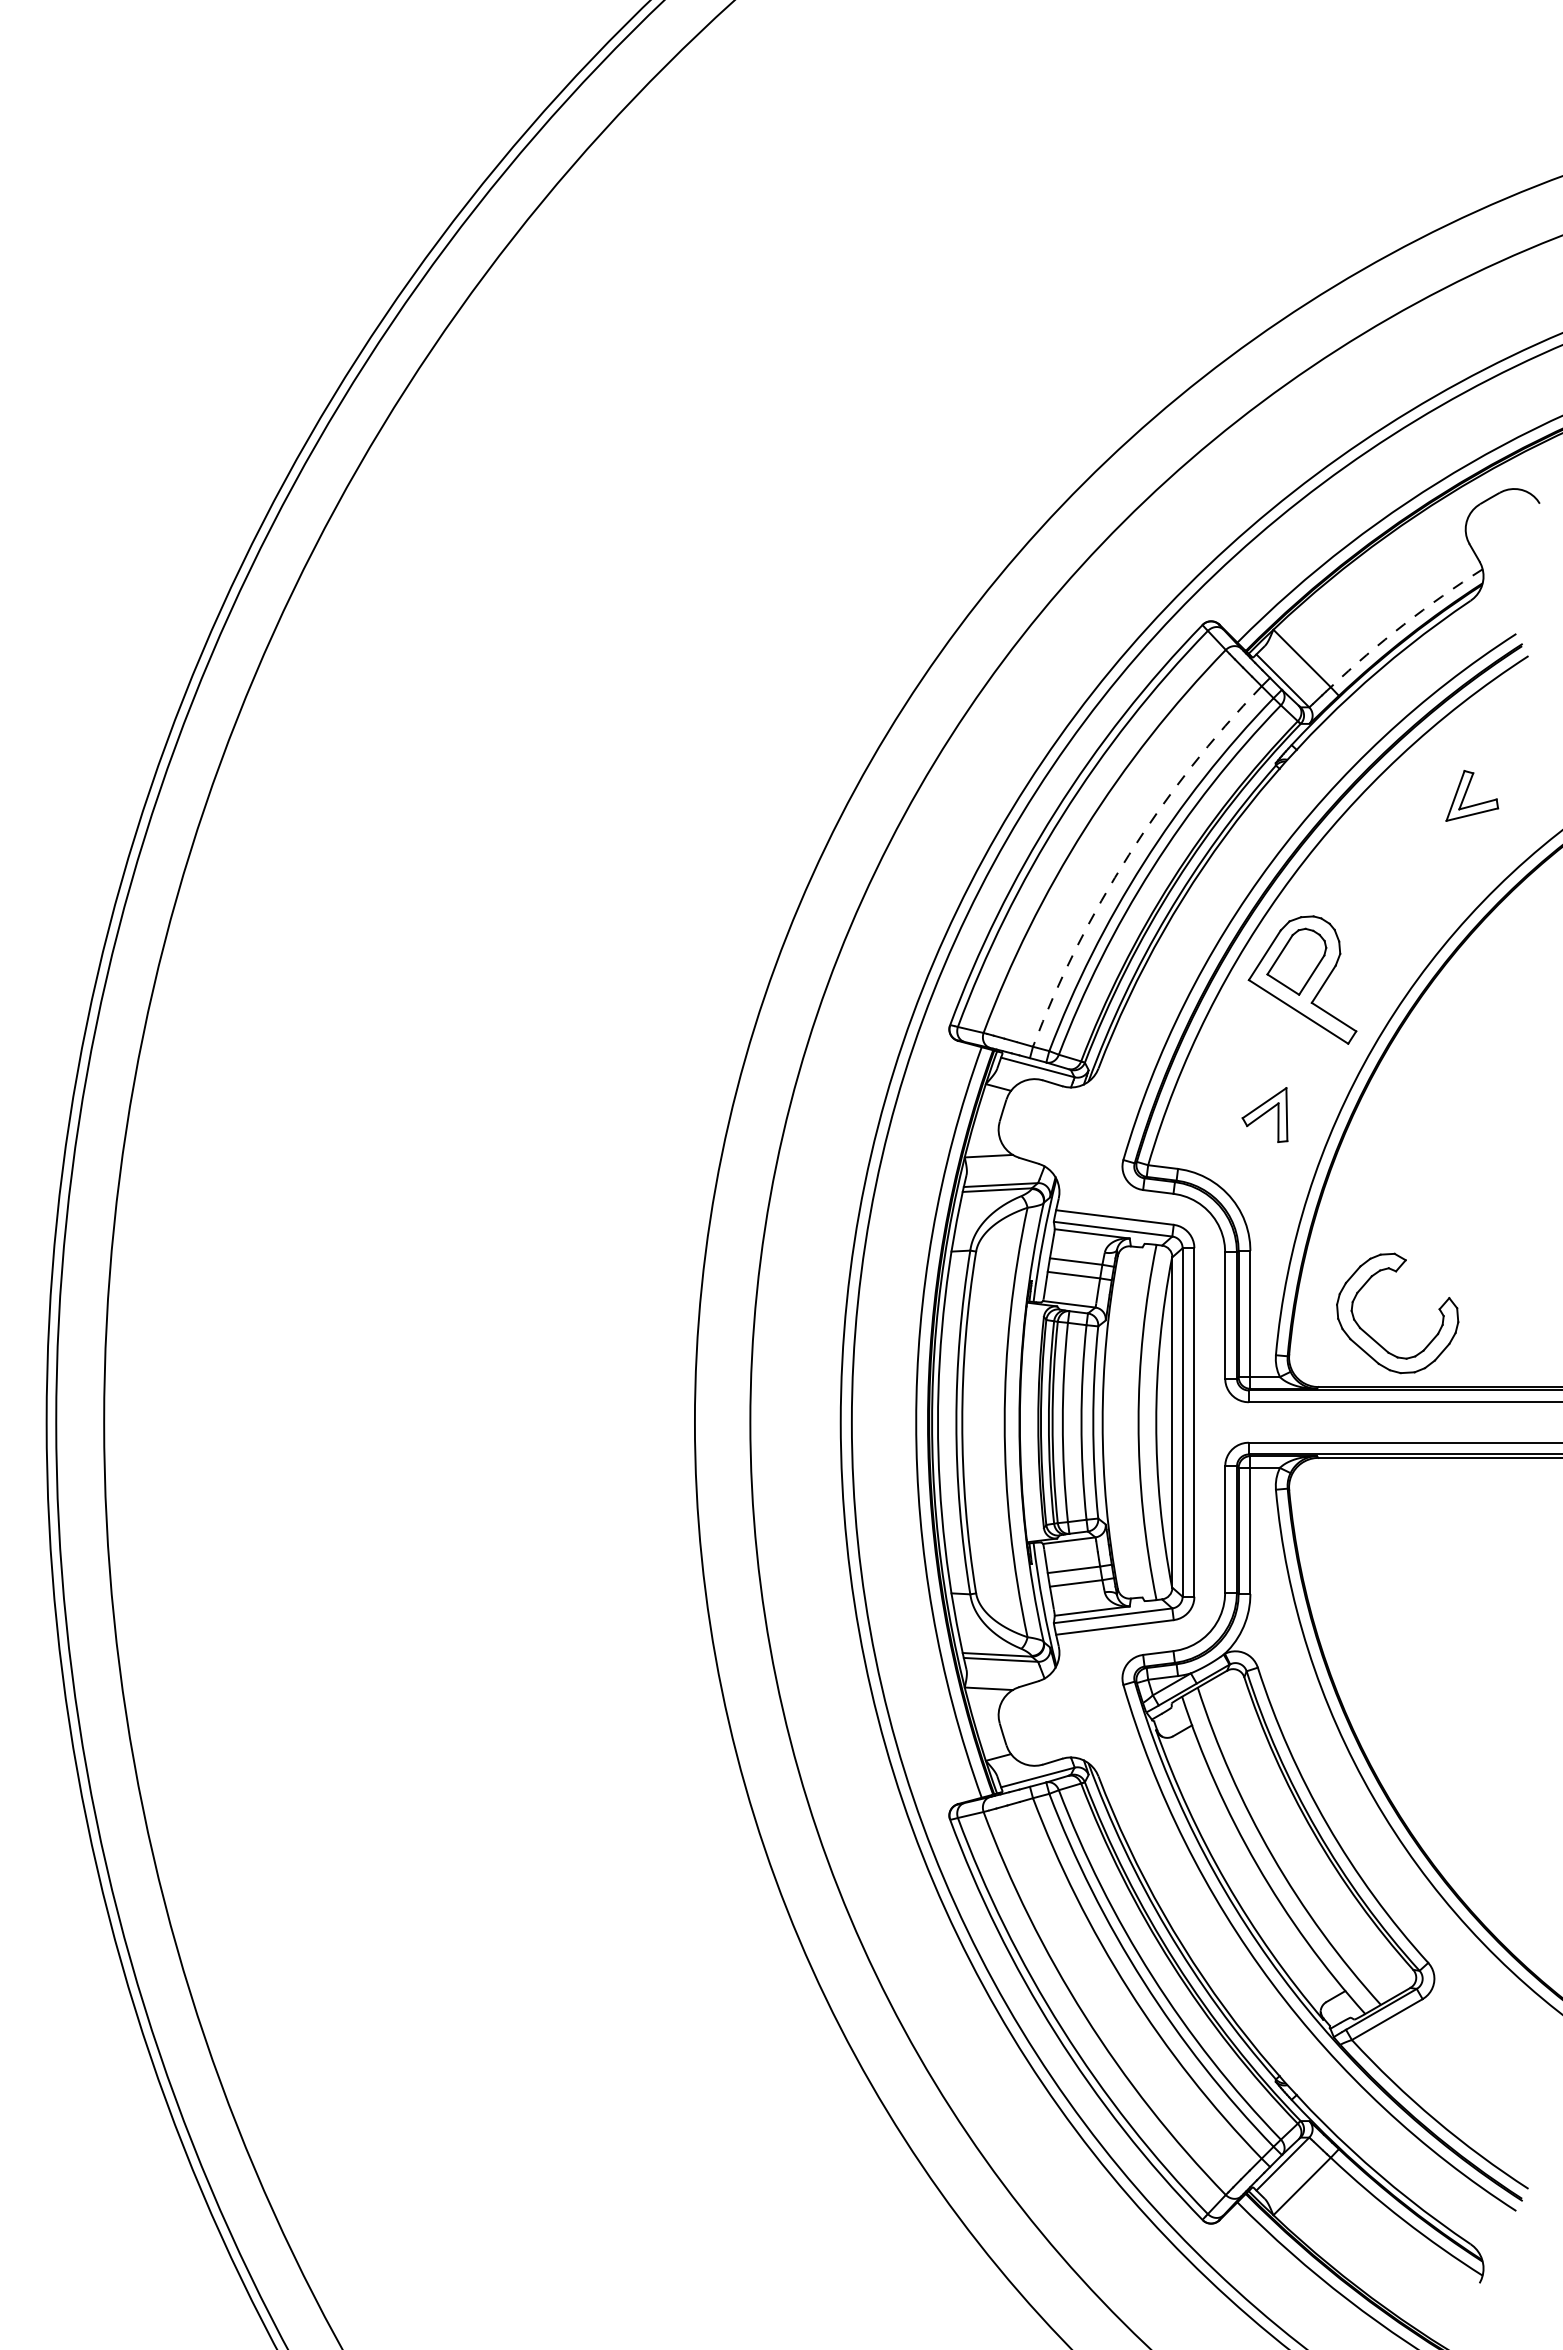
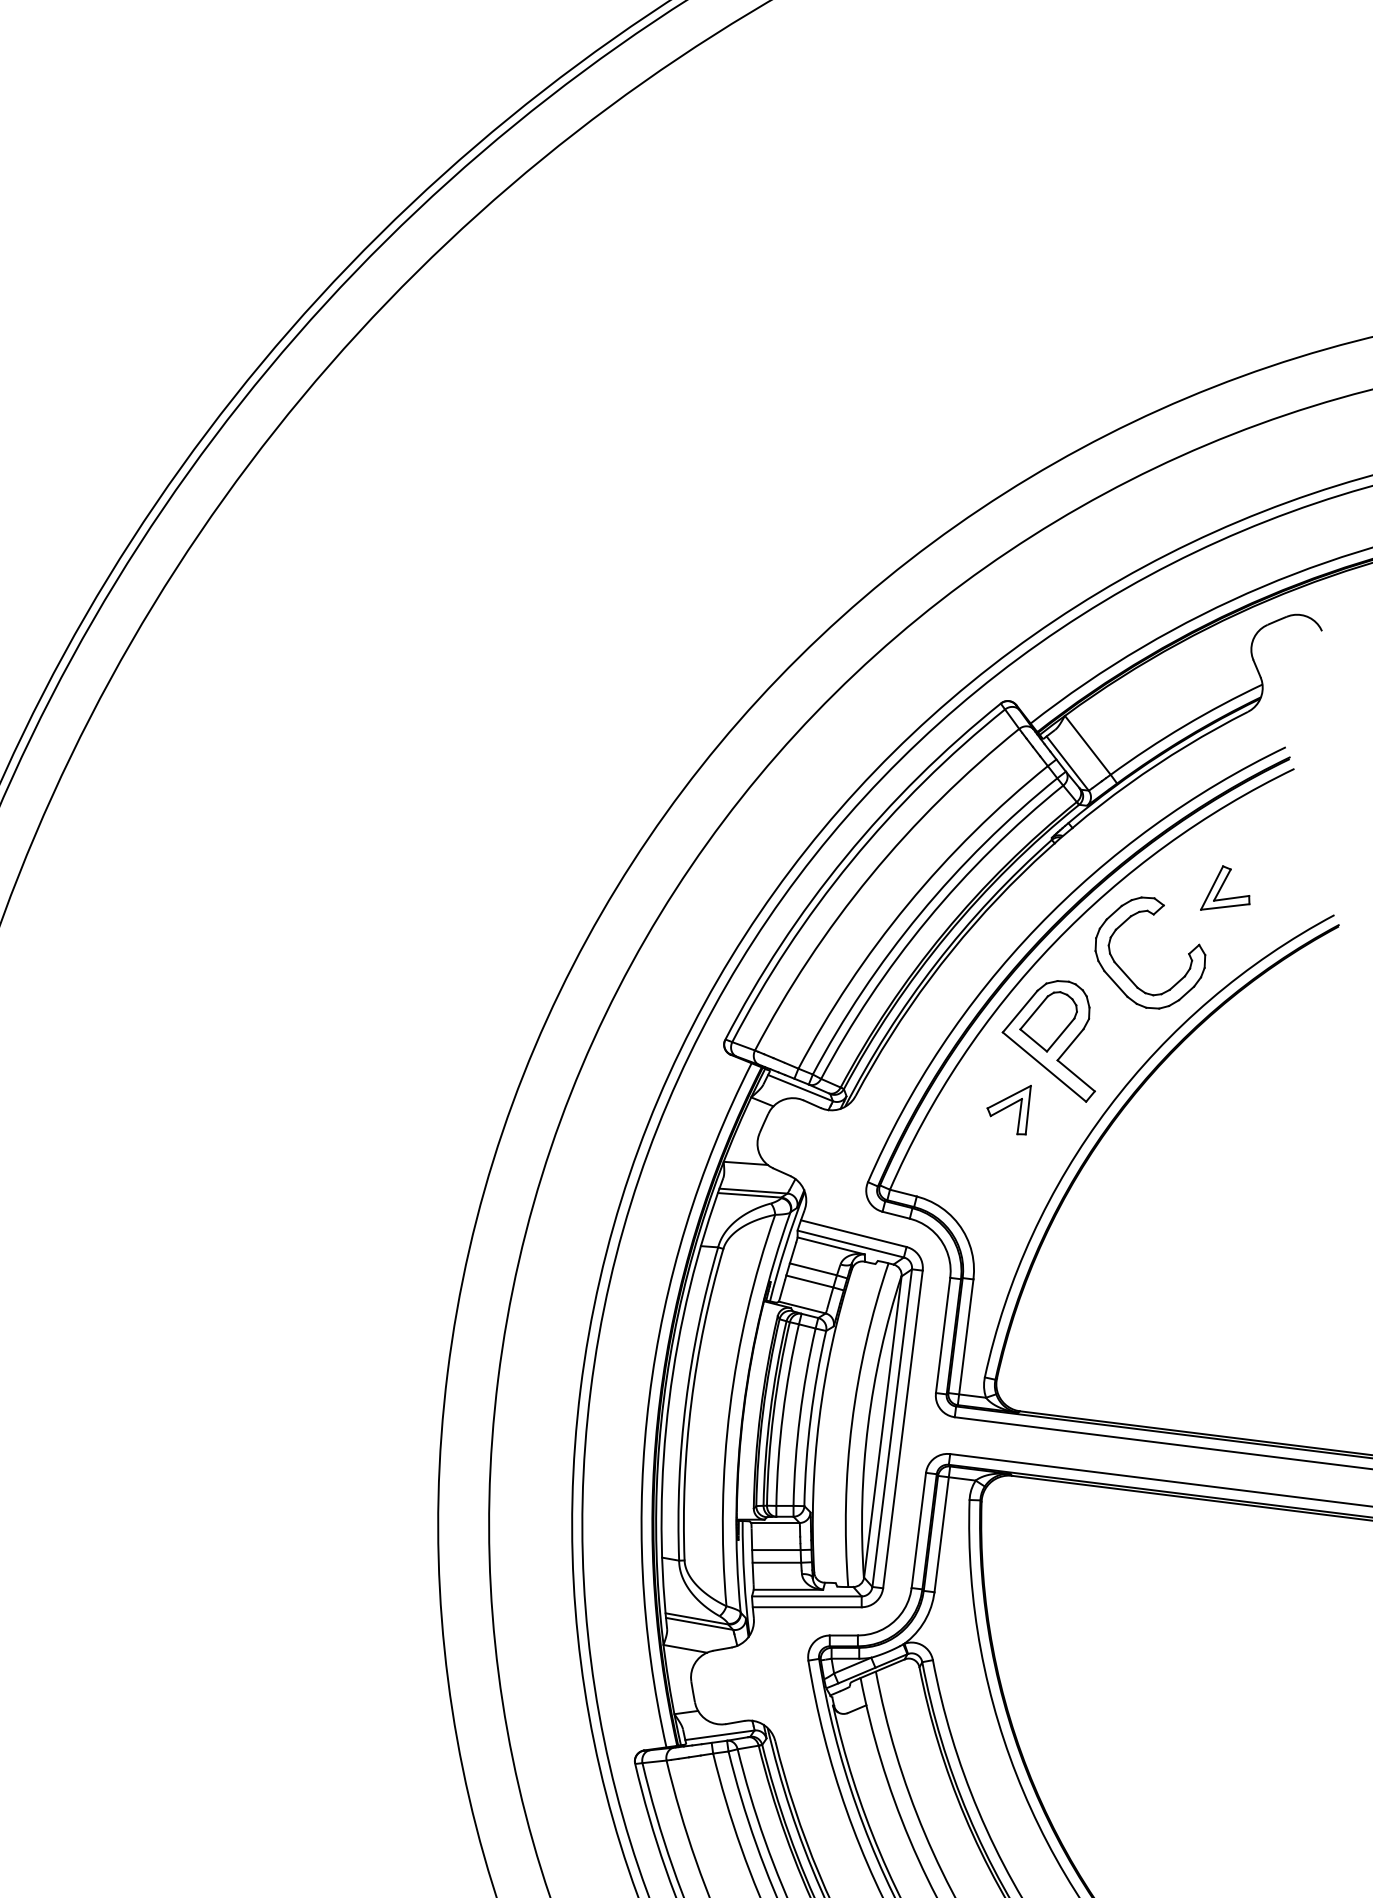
arc: (1403, 624) -> (1184, 725), dashed -> solid
arc: (1129, 854) -> (908, 904), dashed -> solid
part: (1264, 1114) -> (1007, 1107), moved
part: (1377, 1341) -> (1128, 976), moved

